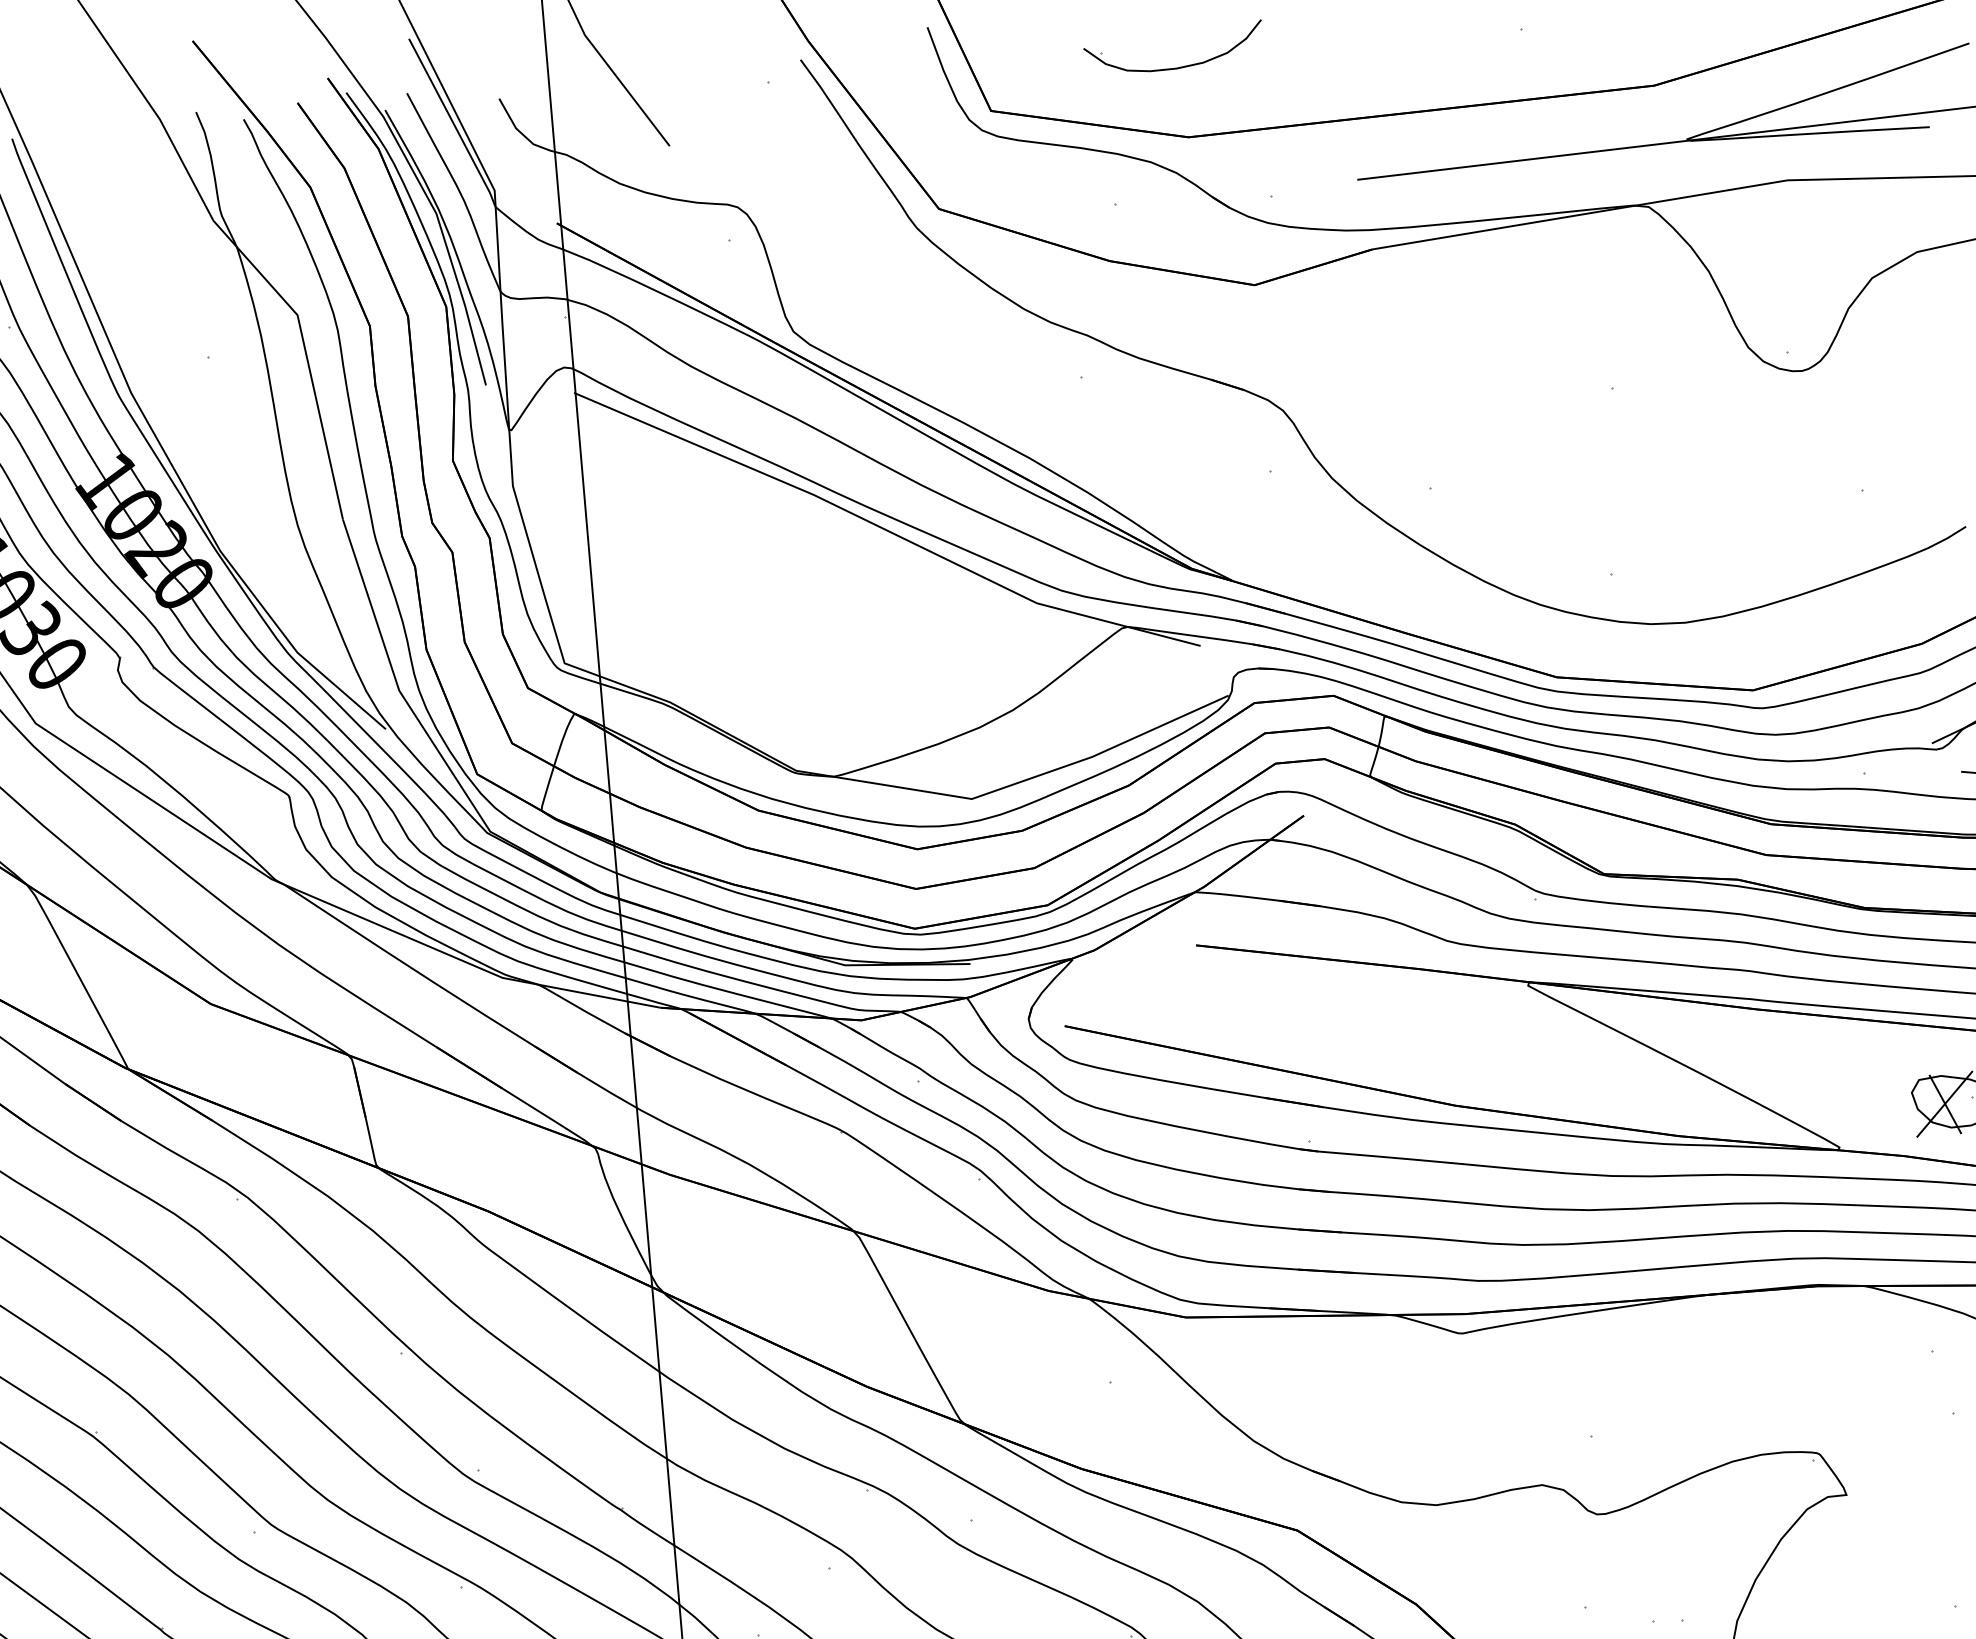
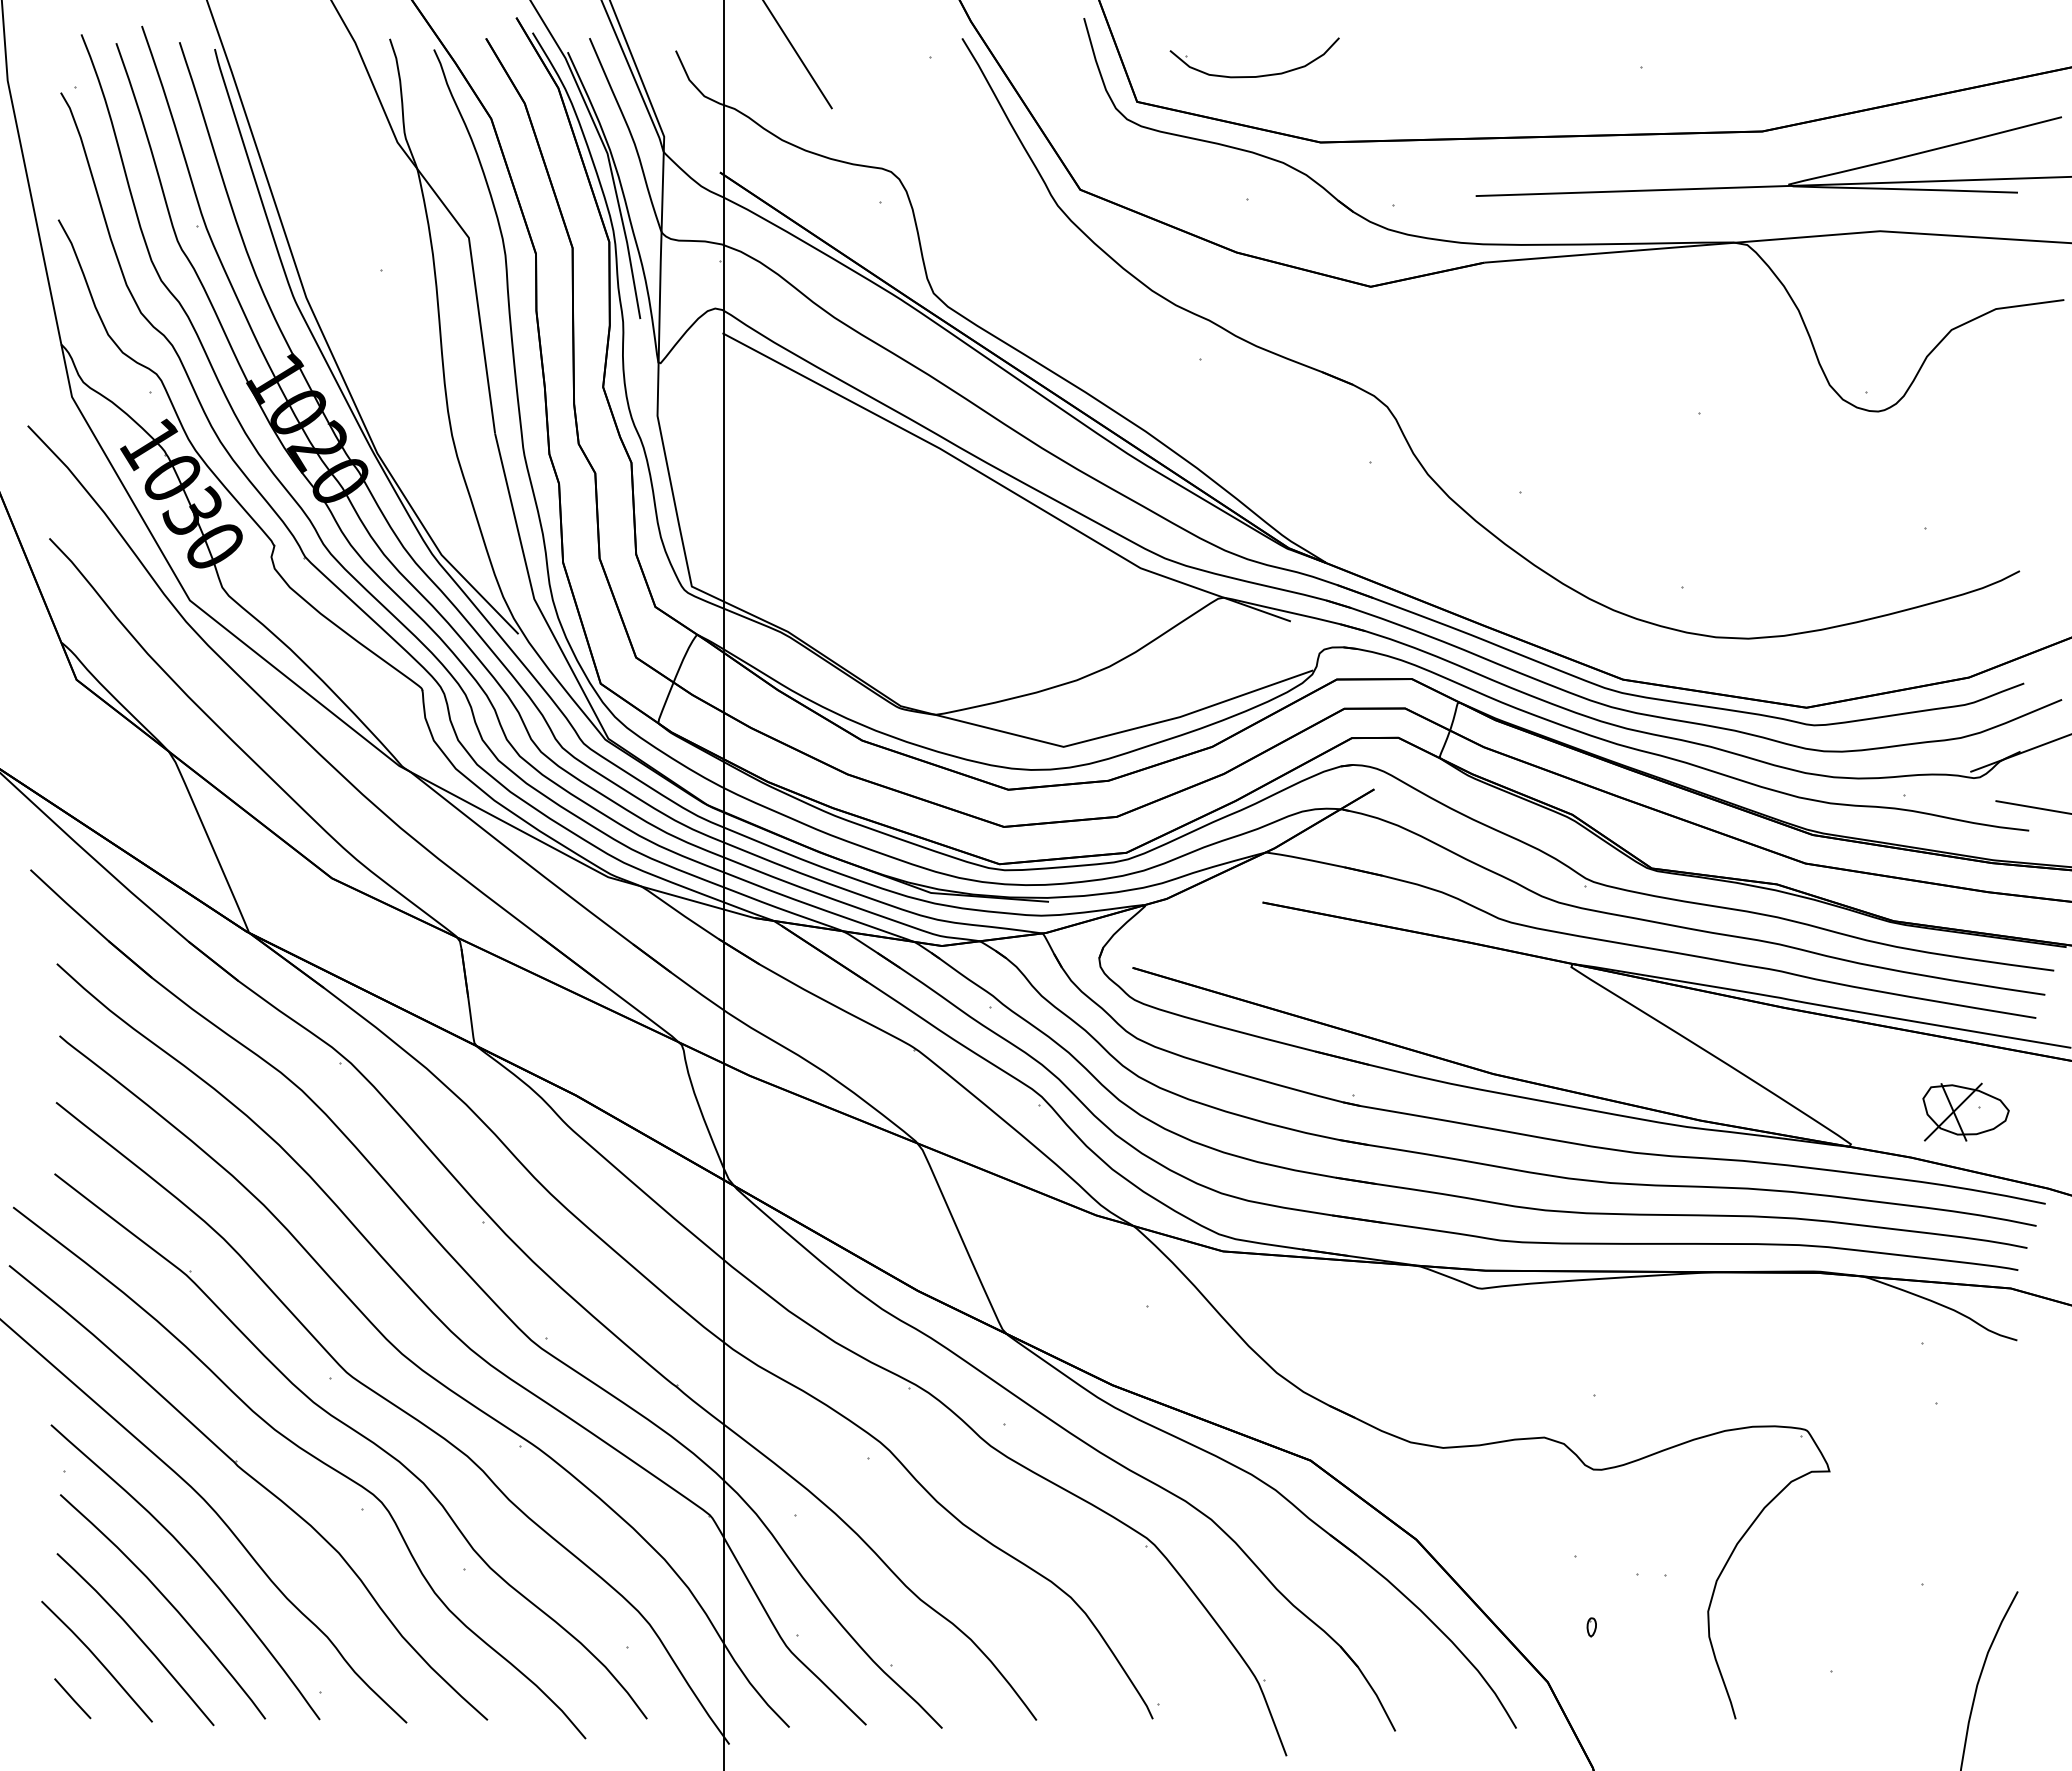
part: (1178, 66) -> (1257, 75), moved

